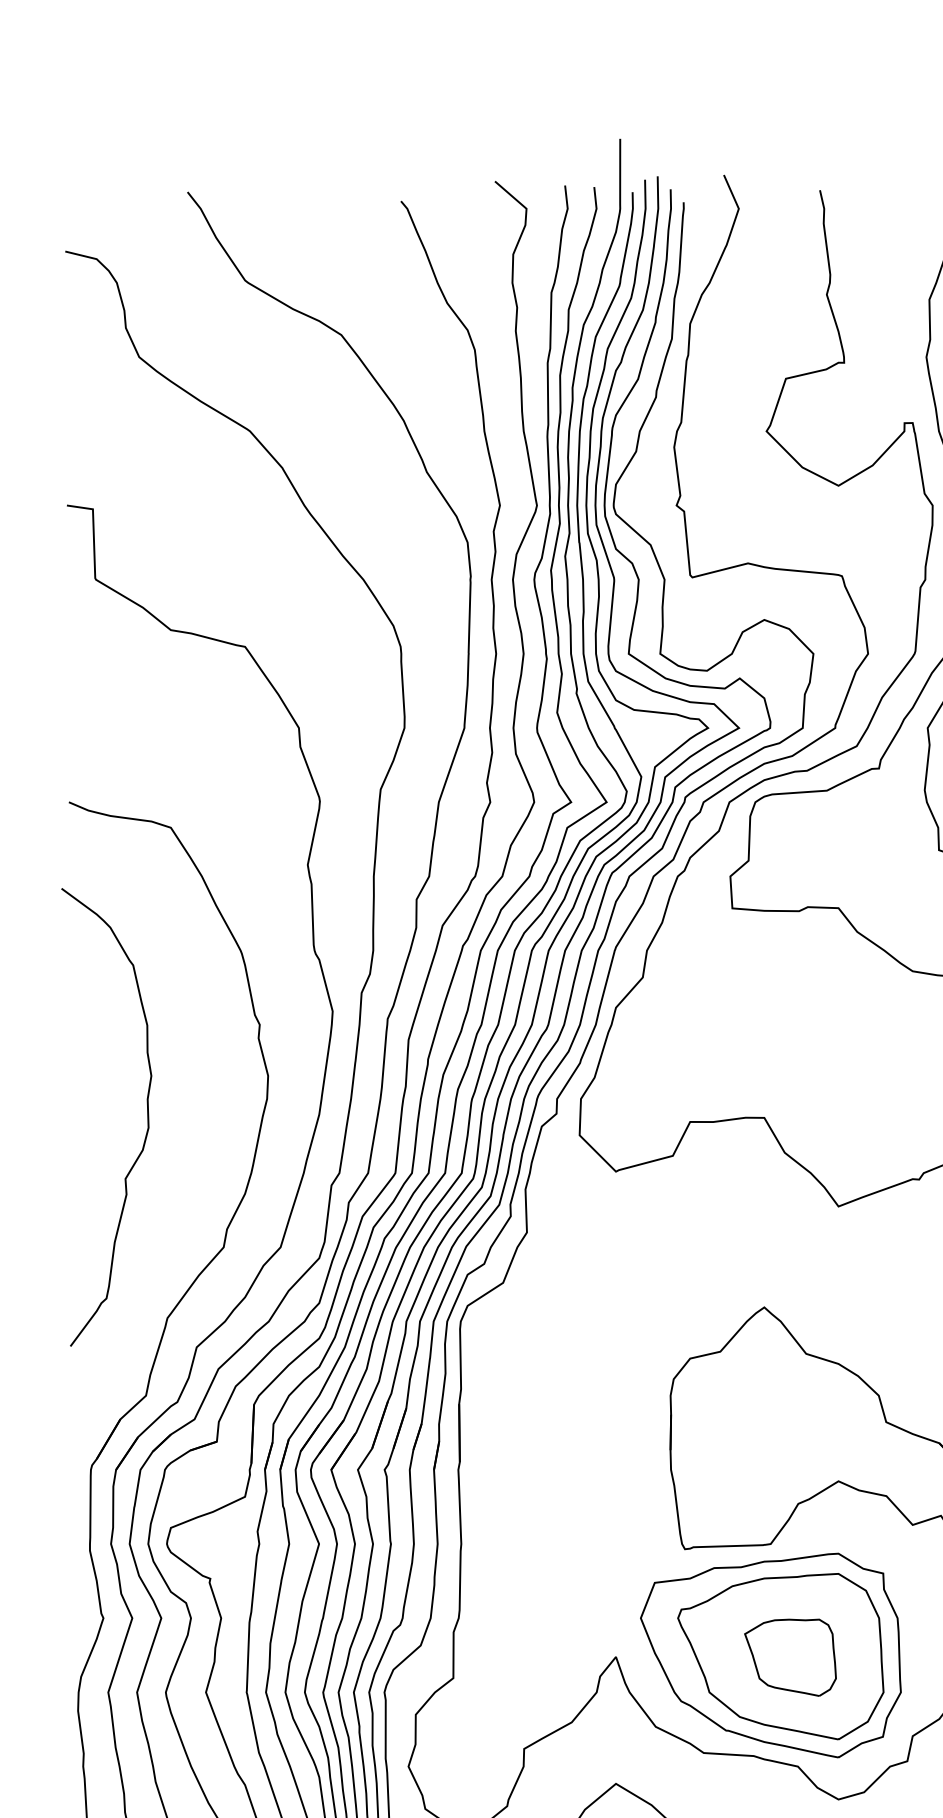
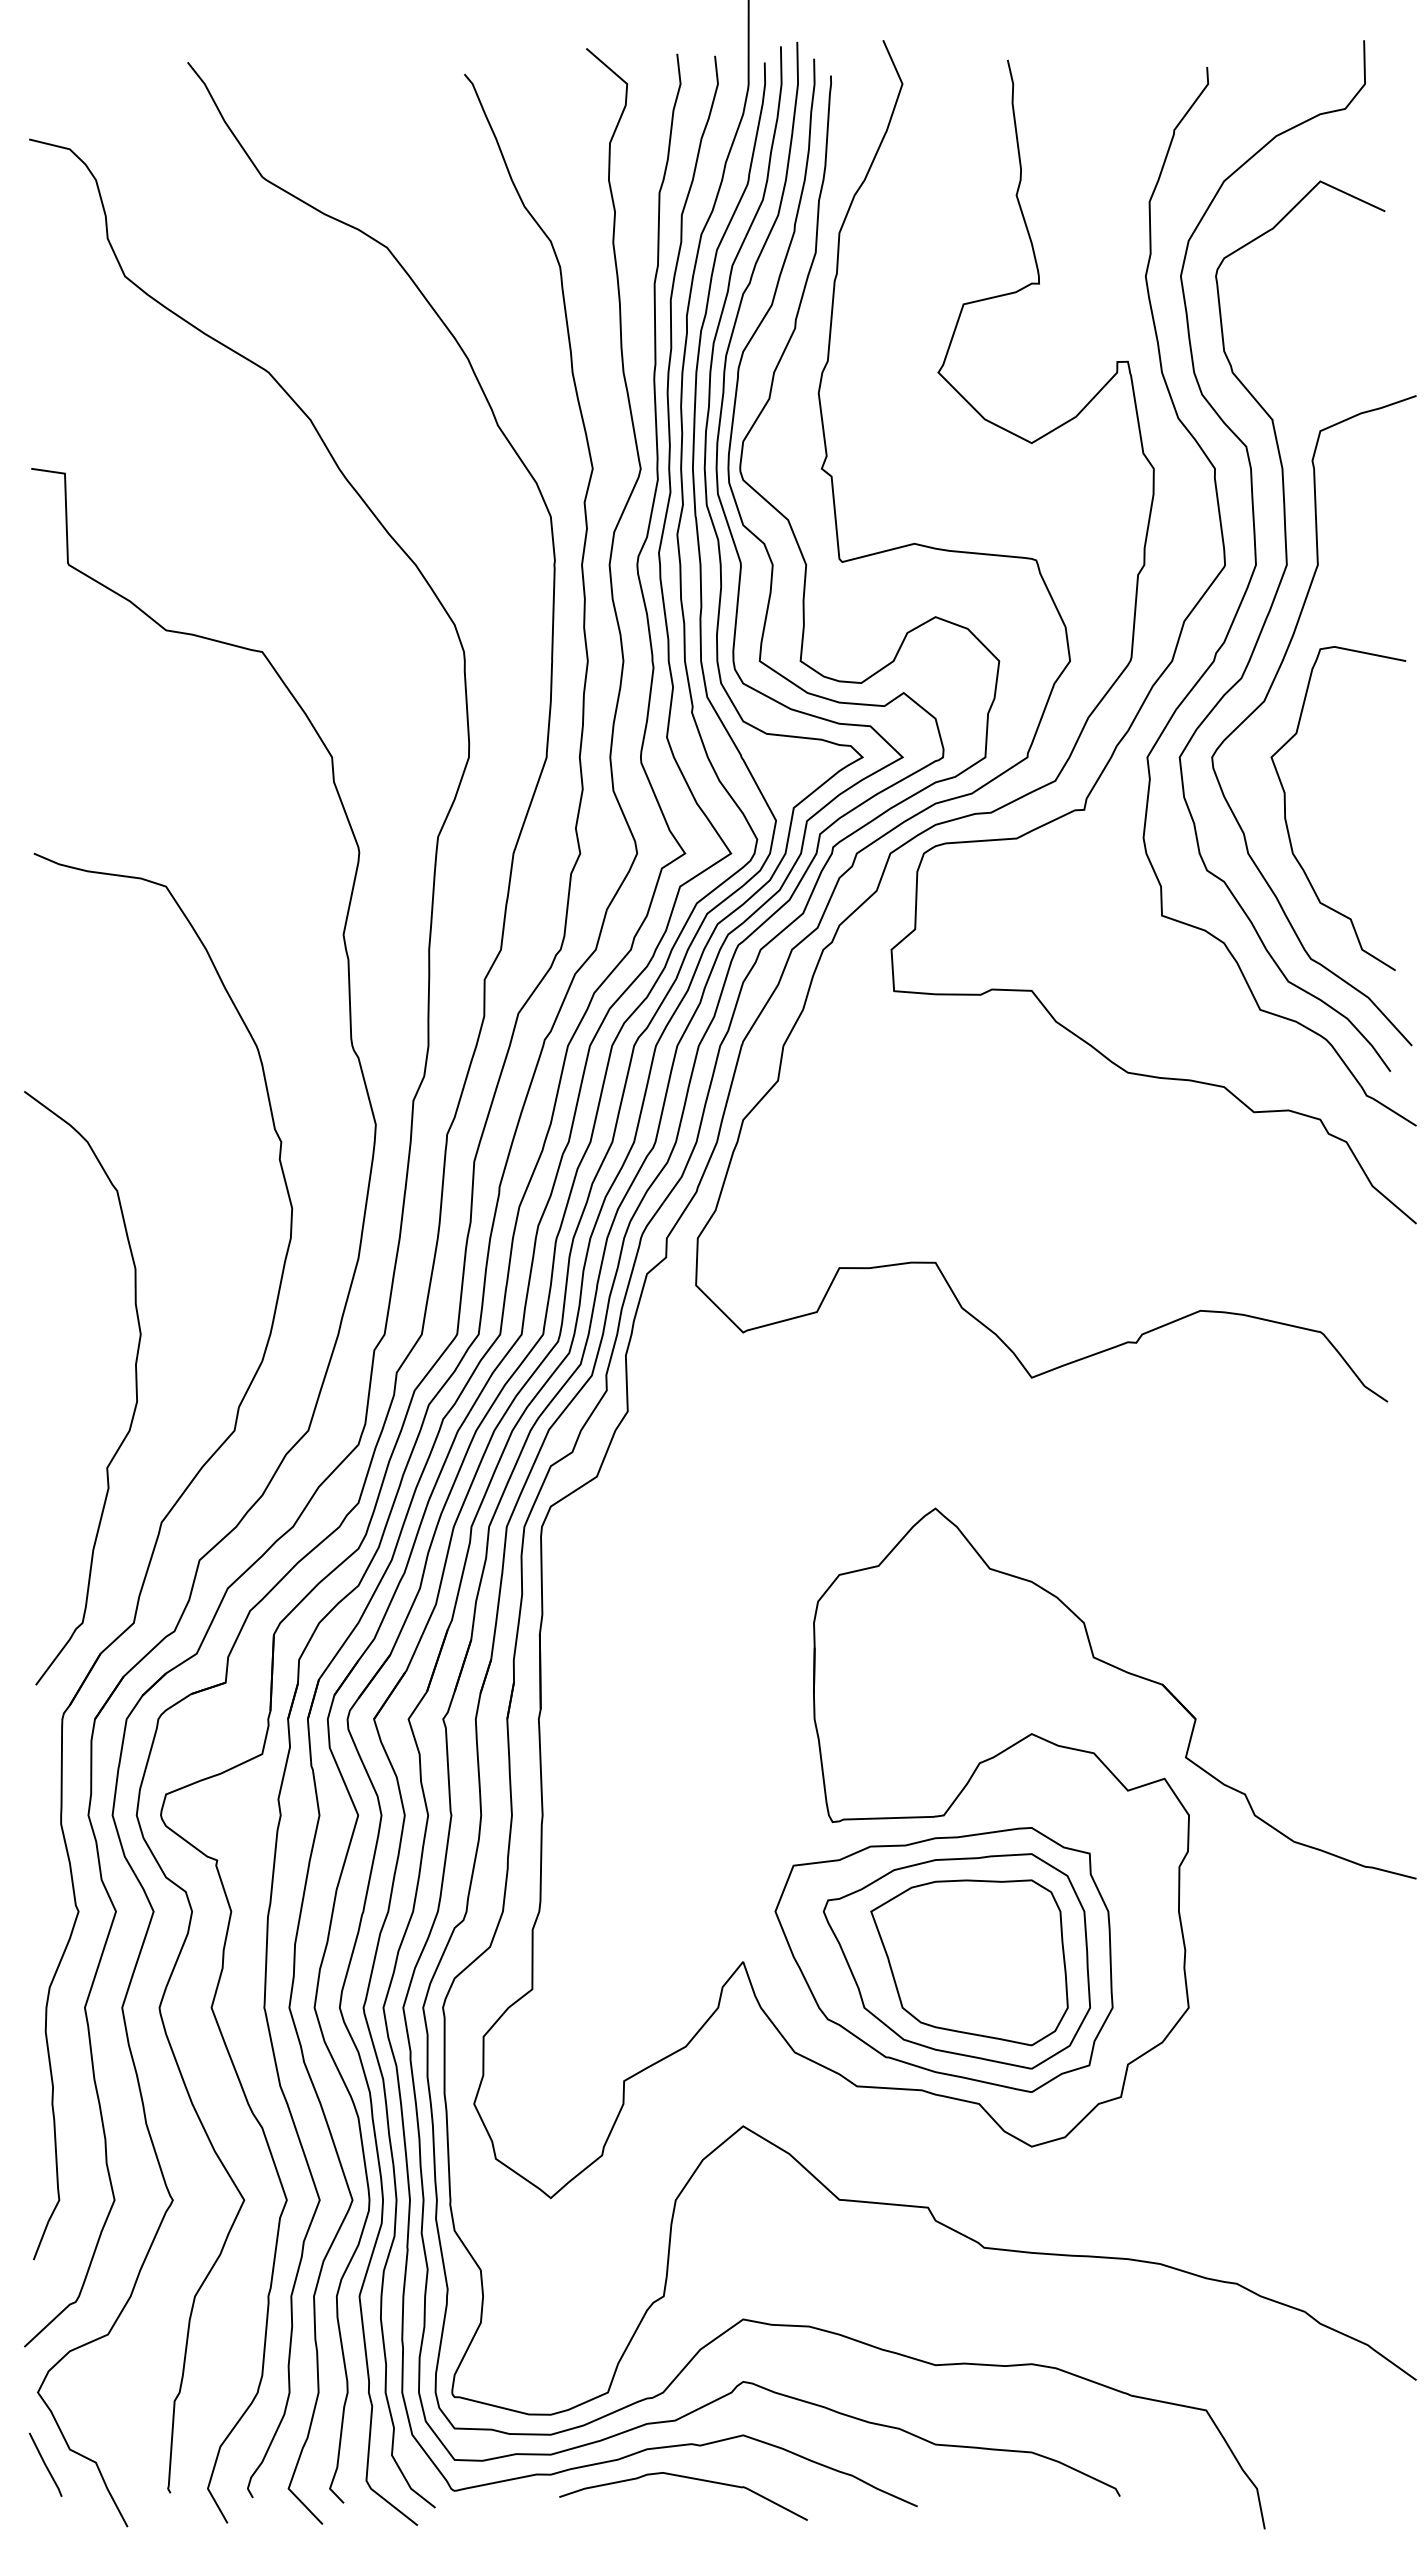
curve: (147, 1117) -> (135, 1388), moved
part: (790, 1657) -> (969, 1962), size x1.67

